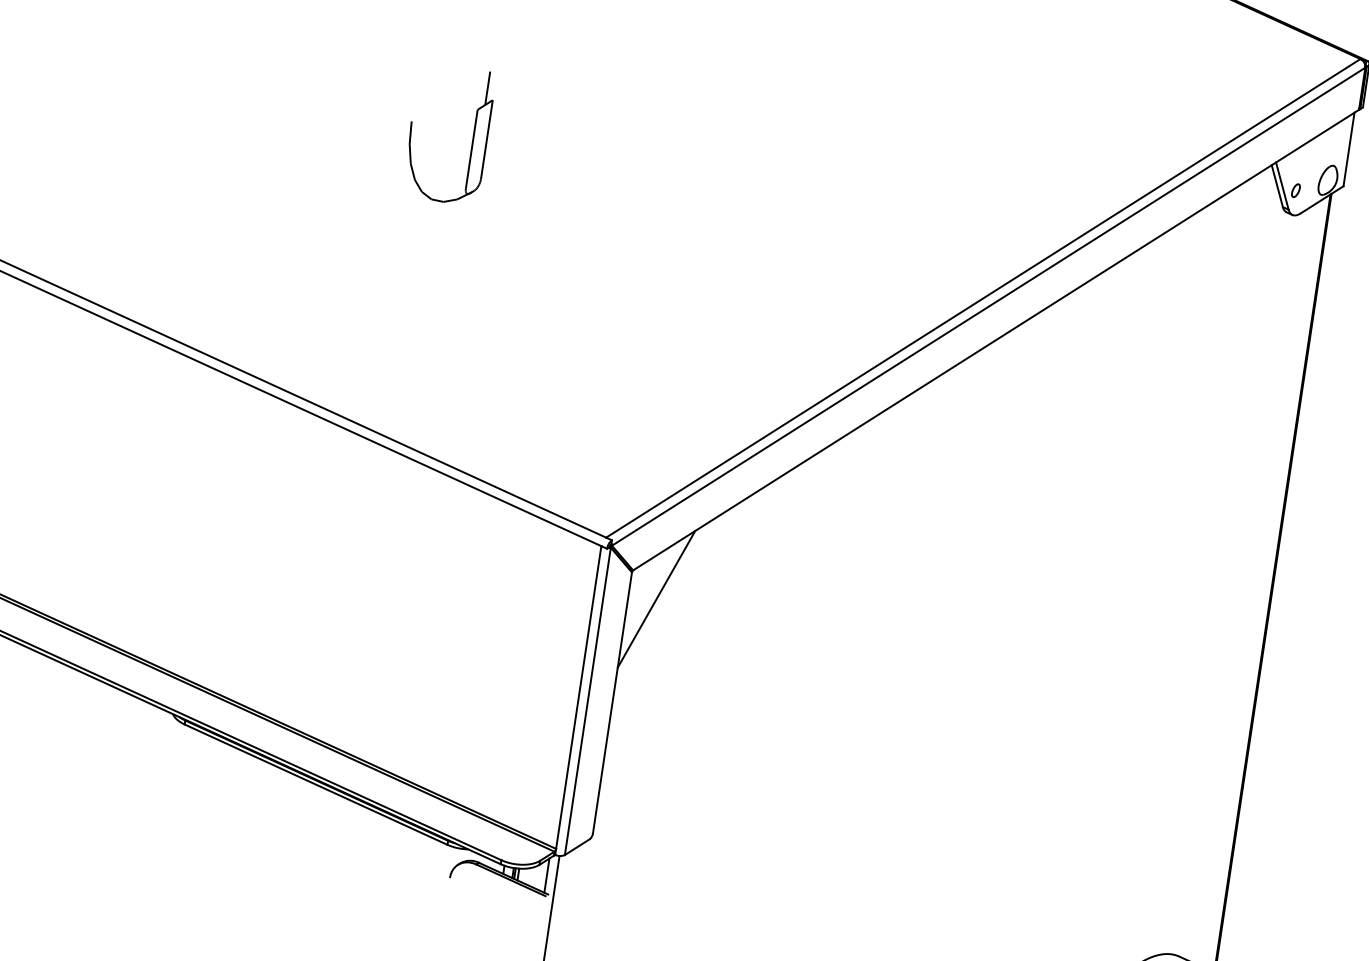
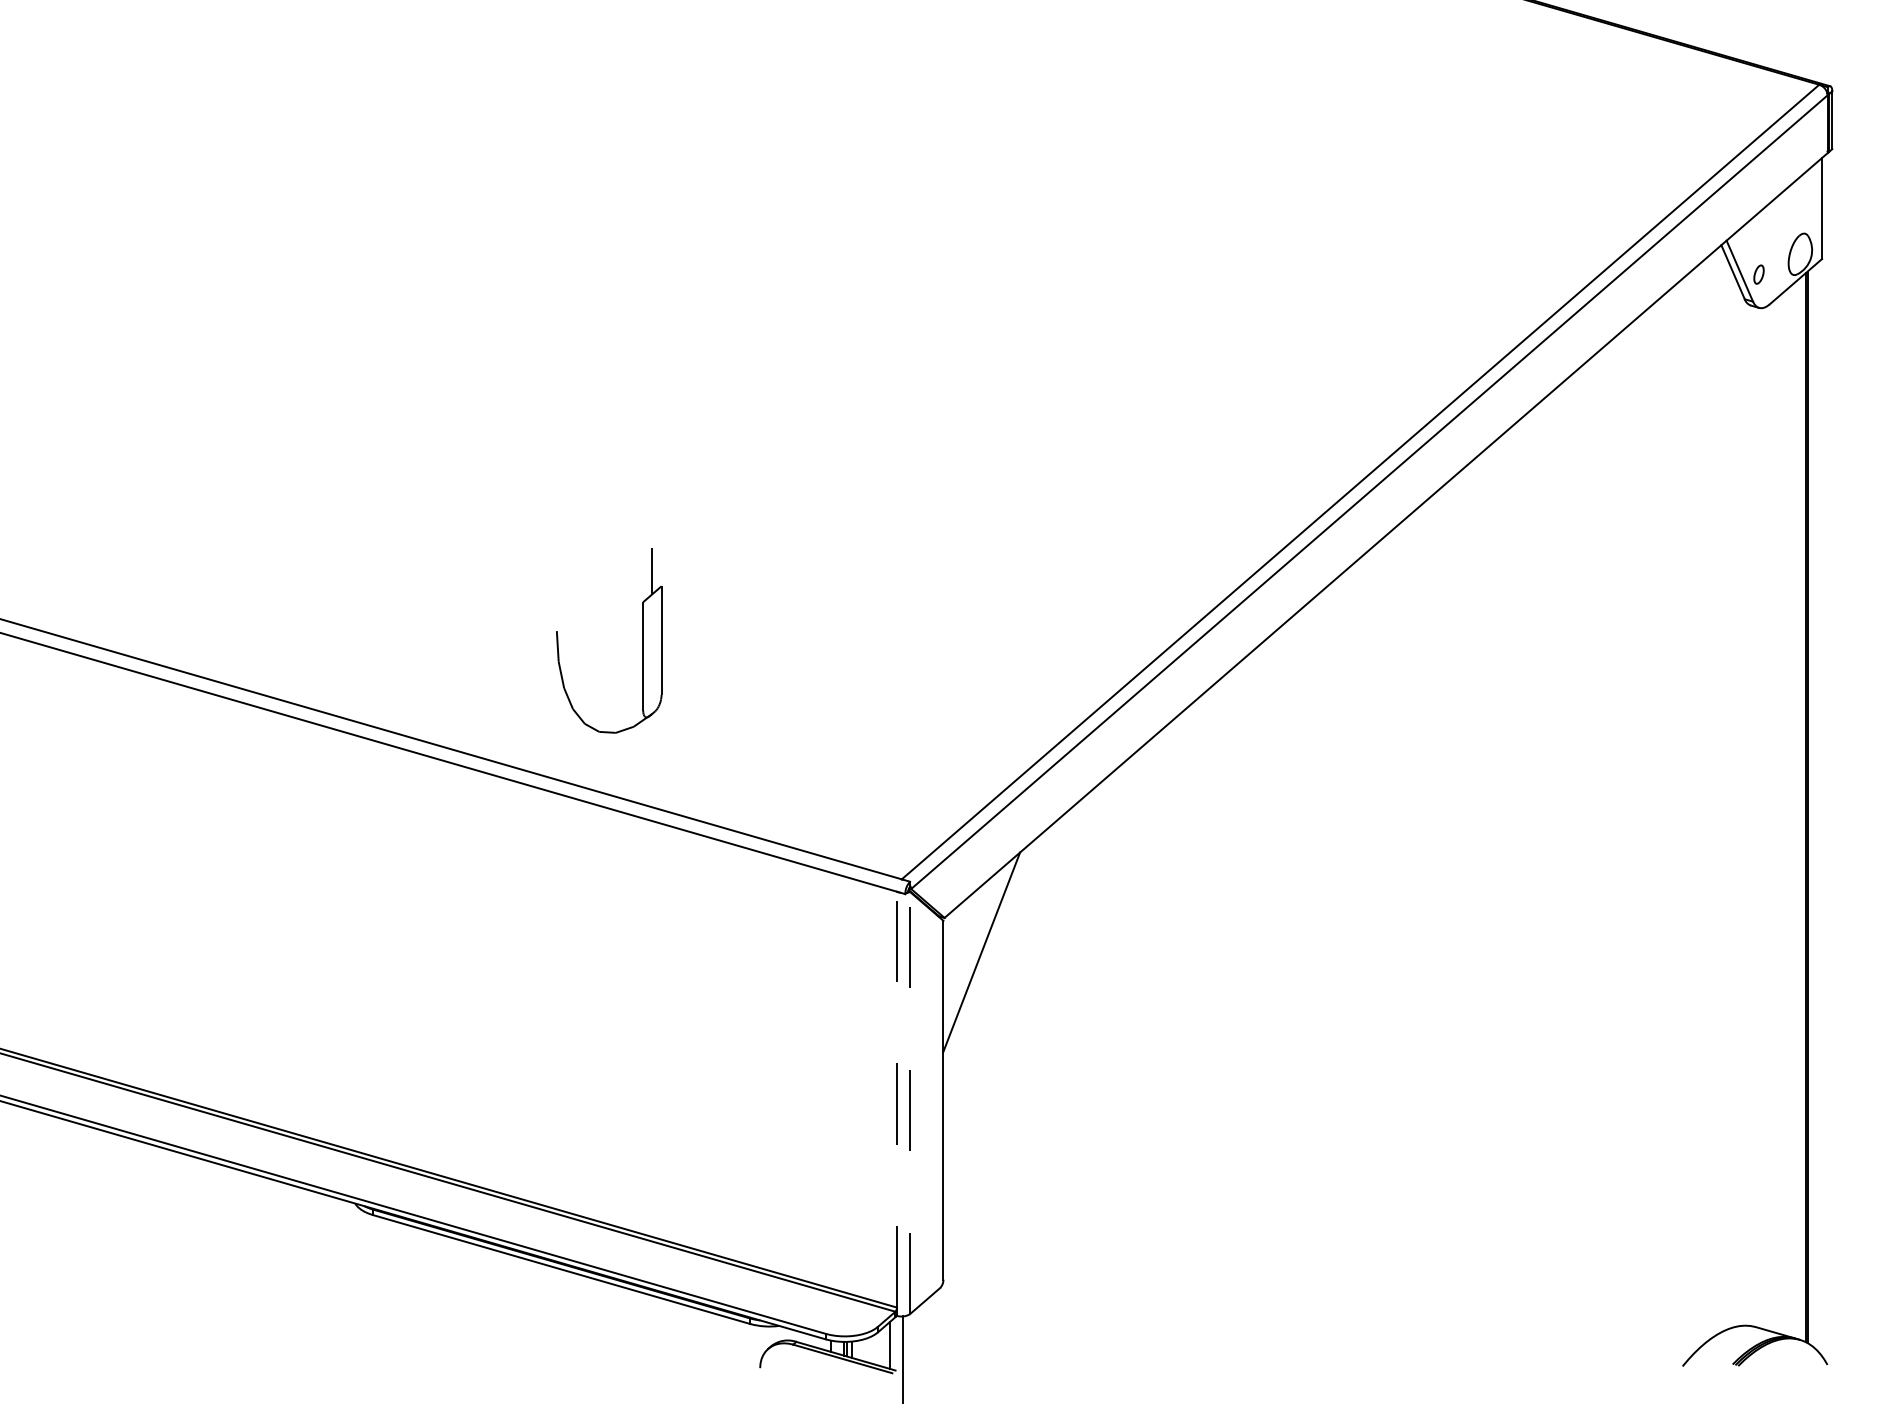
part: (473, 137) -> (642, 640), moved
line: (579, 697) -> (897, 1099), solid -> dashed
line: (588, 701) -> (910, 1102), solid -> dashed

